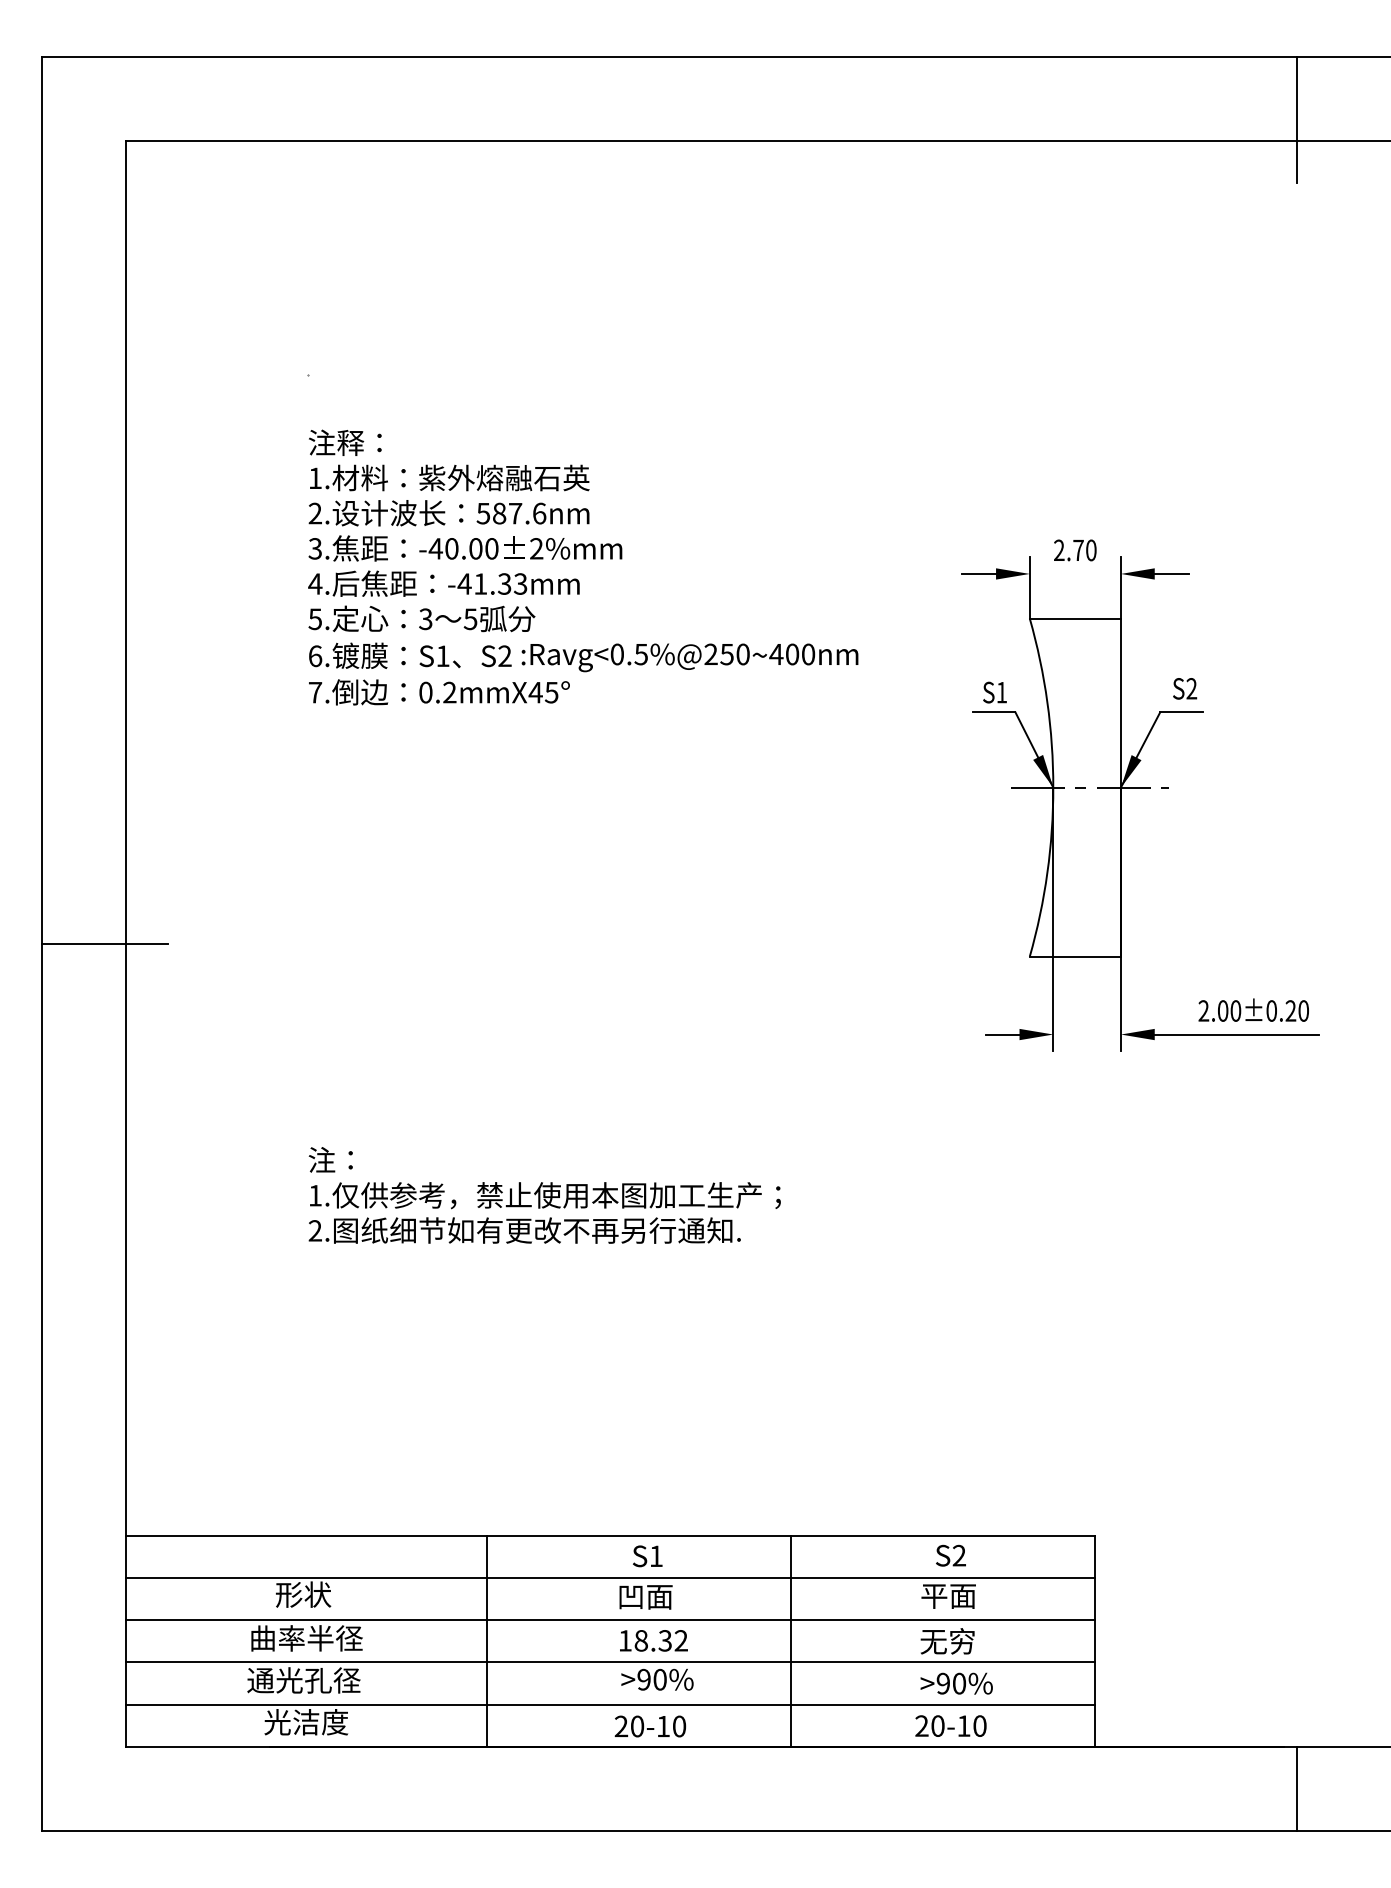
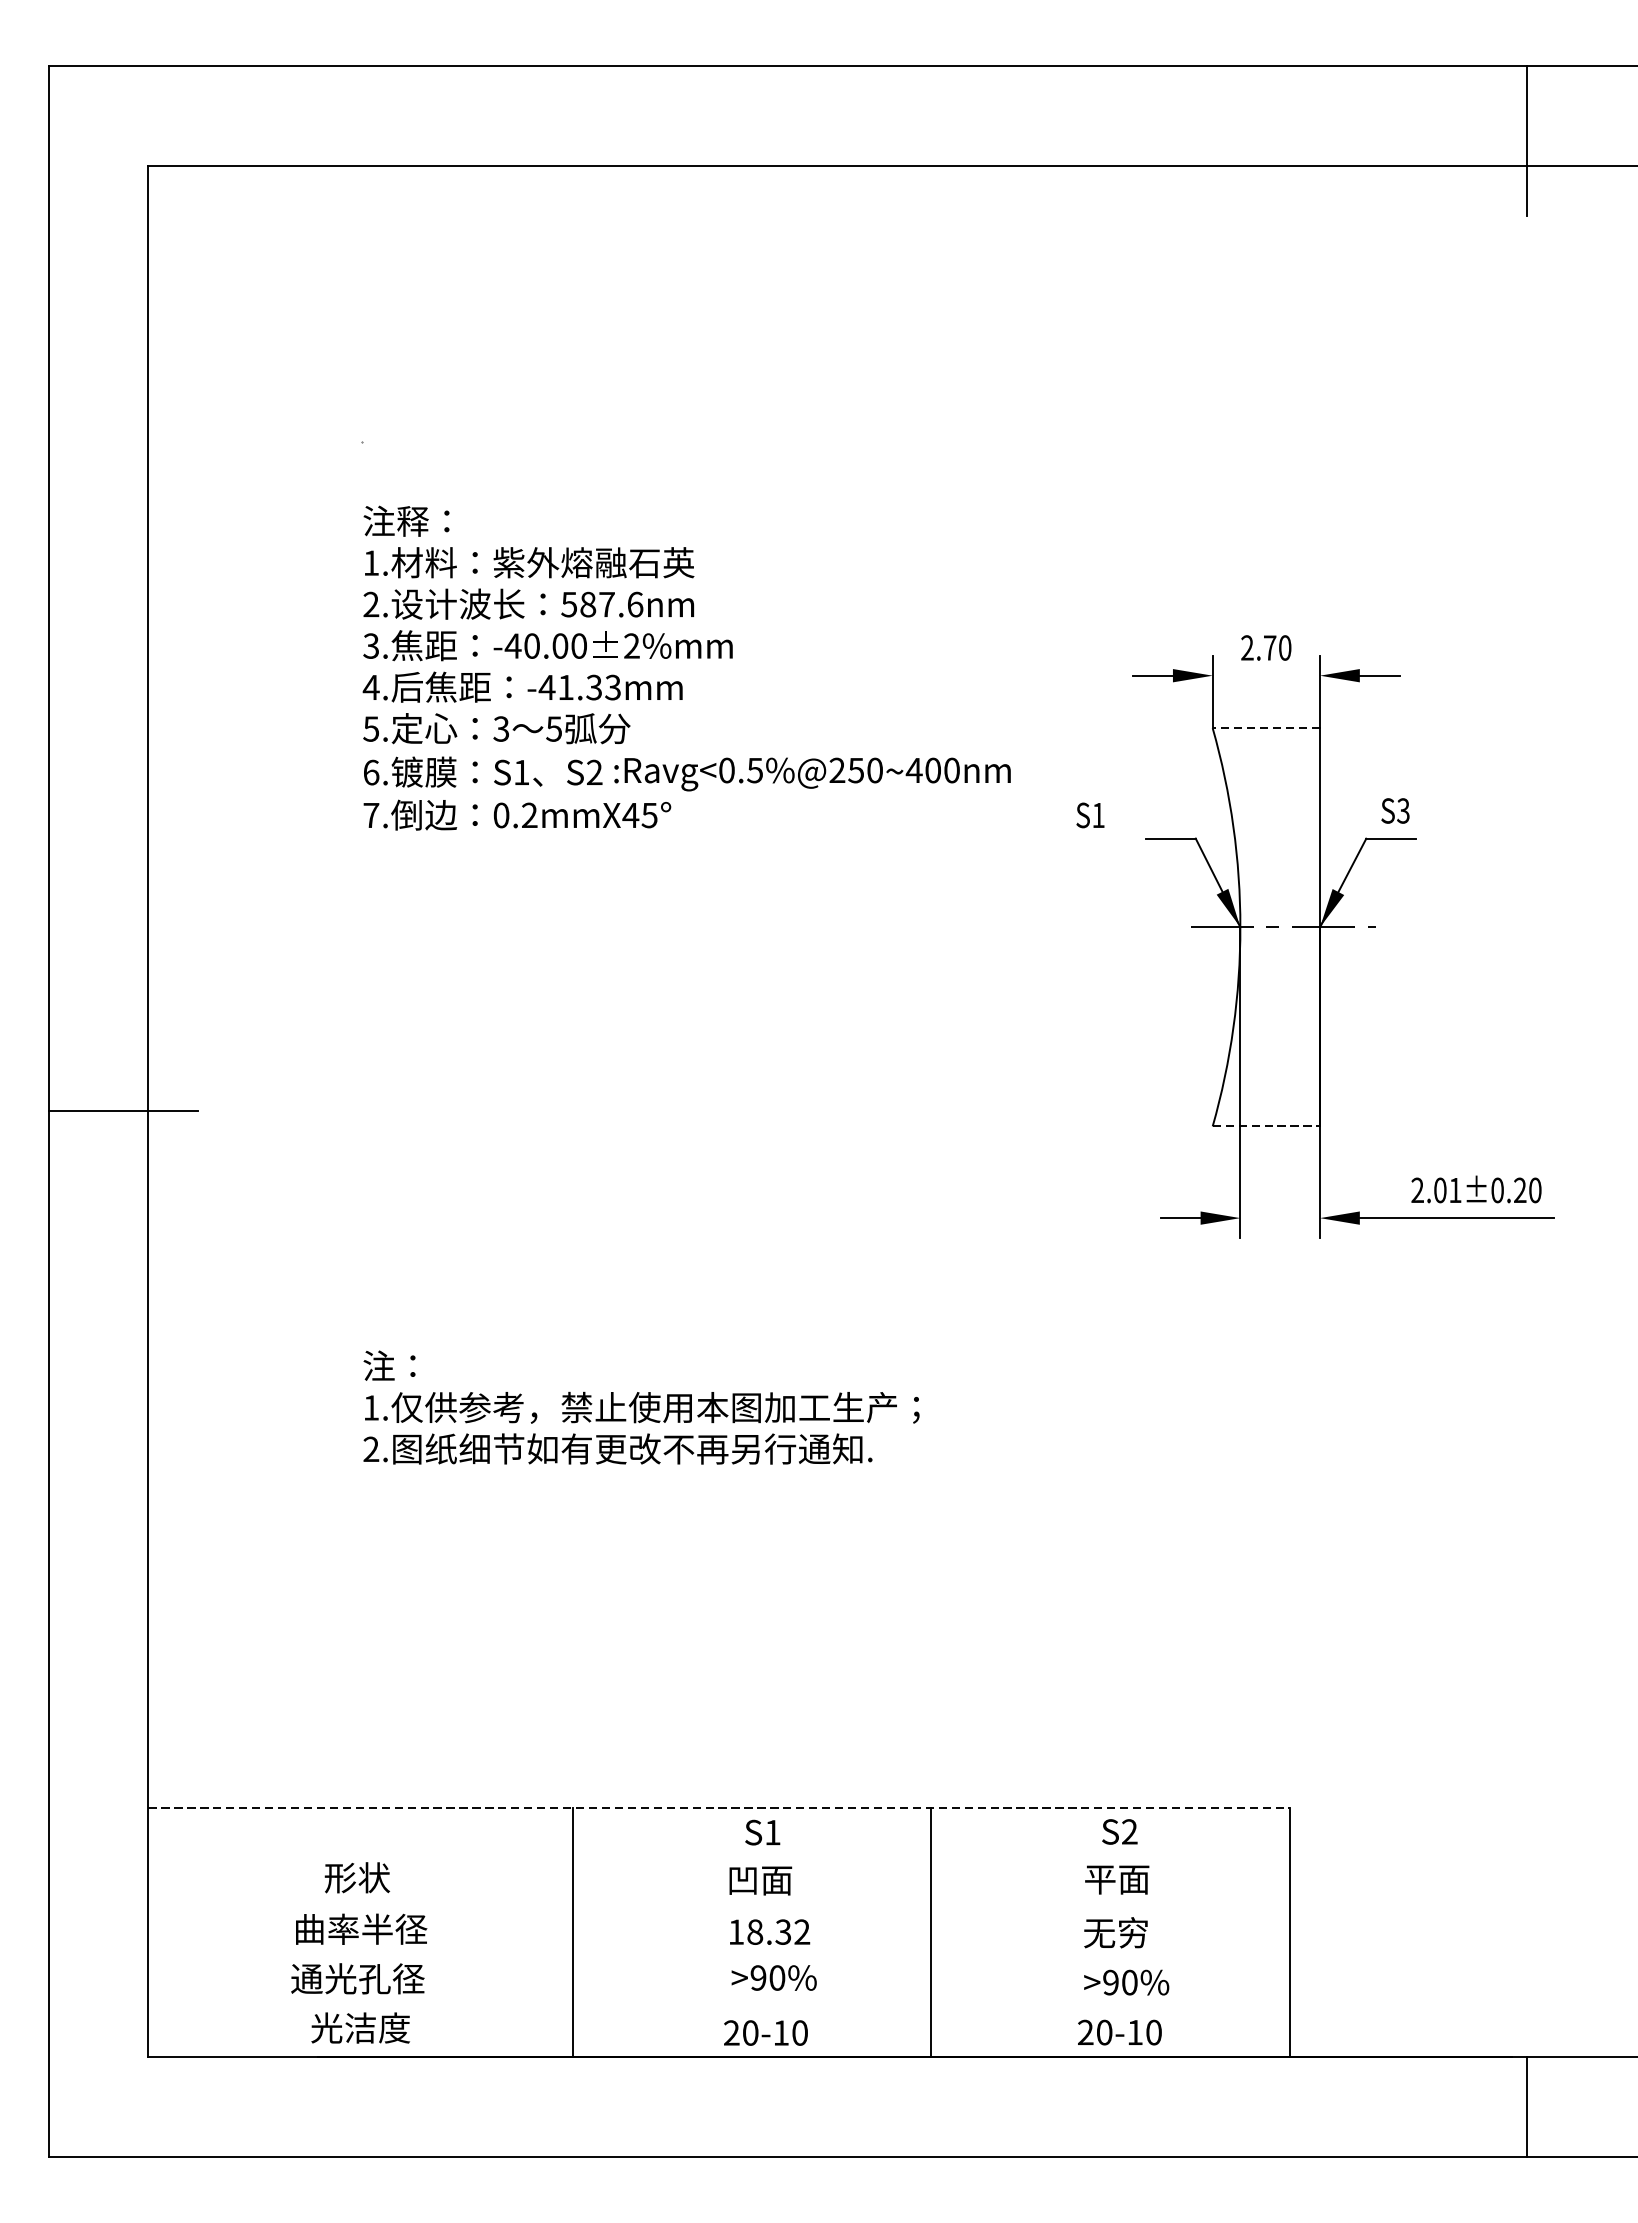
line: (1075, 618) -> (1266, 728), solid -> dashed
text: (1191, 688) -> (1403, 810), S2 -> S3
text: (994, 692) -> (1089, 815), moved
line: (1075, 956) -> (1266, 1126), solid -> dashed
text: (1235, 1010) -> (1454, 1189), 2.00±0.20 -> 2.01±0.20
line: (611, 1535) -> (720, 1808), solid -> dashed
line: (610, 1577) -> (718, 1857), removed
line: (610, 1620) -> (718, 1908), removed
line: (610, 1662) -> (718, 1957), removed
line: (610, 1704) -> (718, 2007), removed

